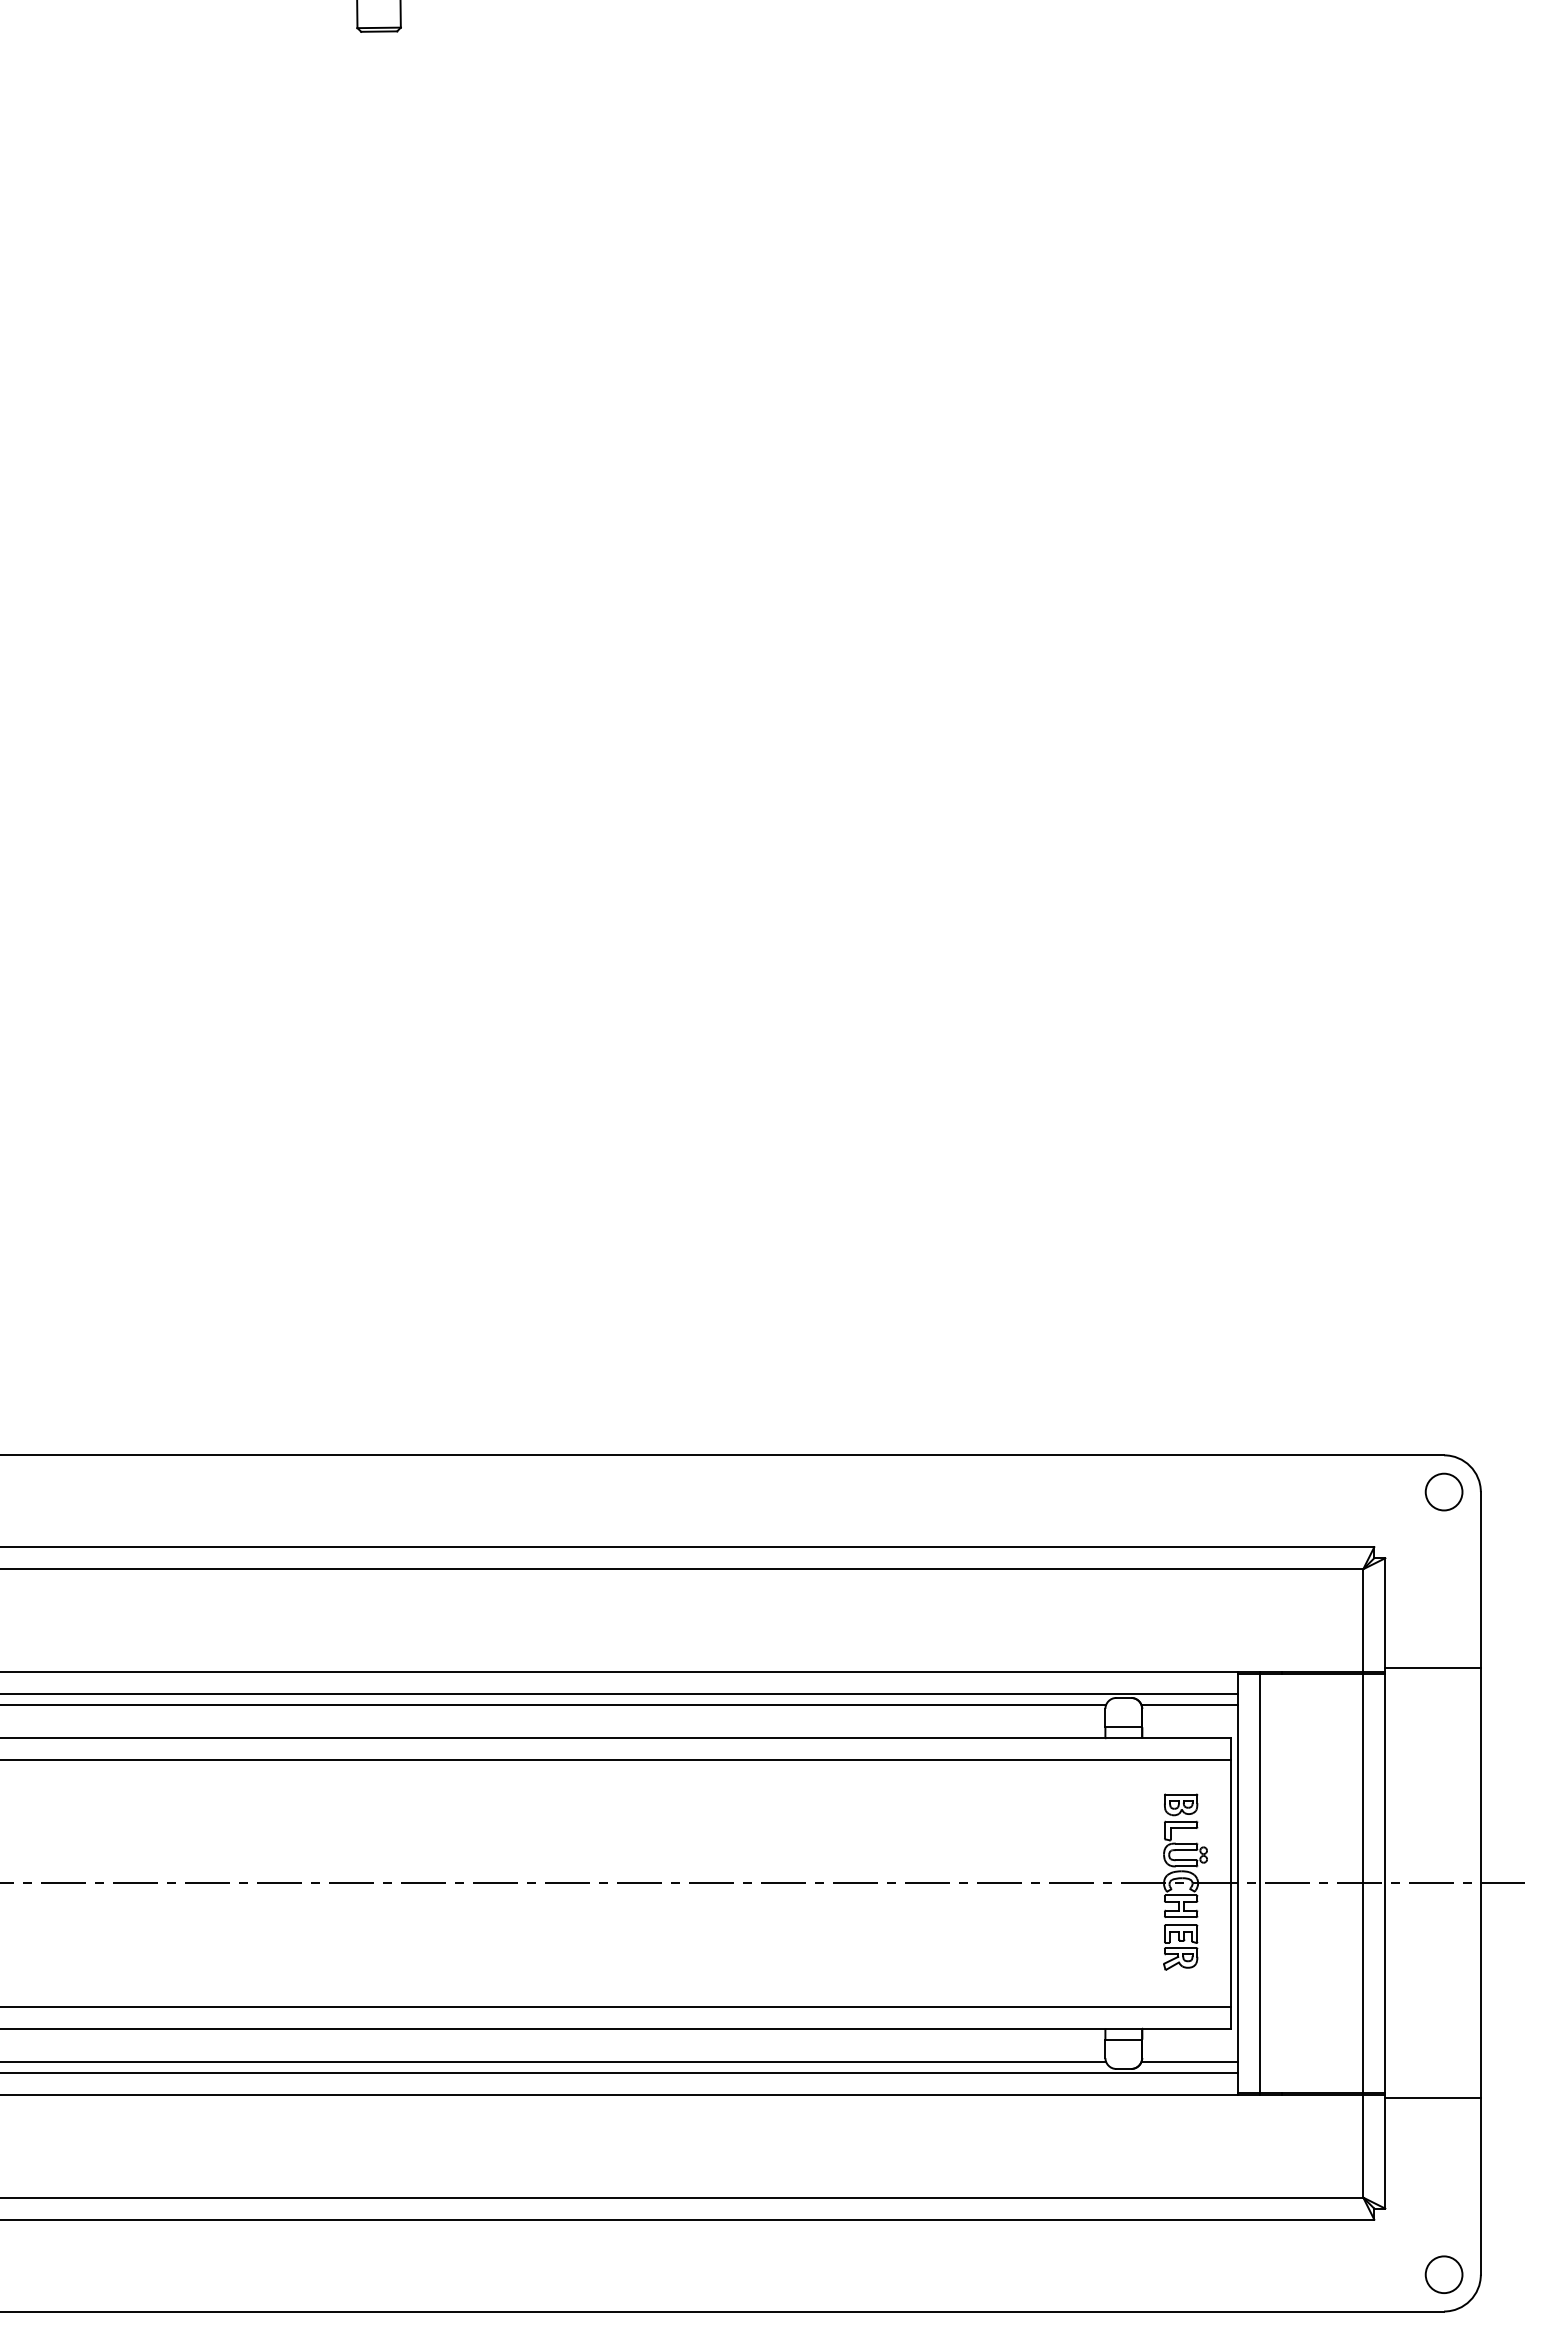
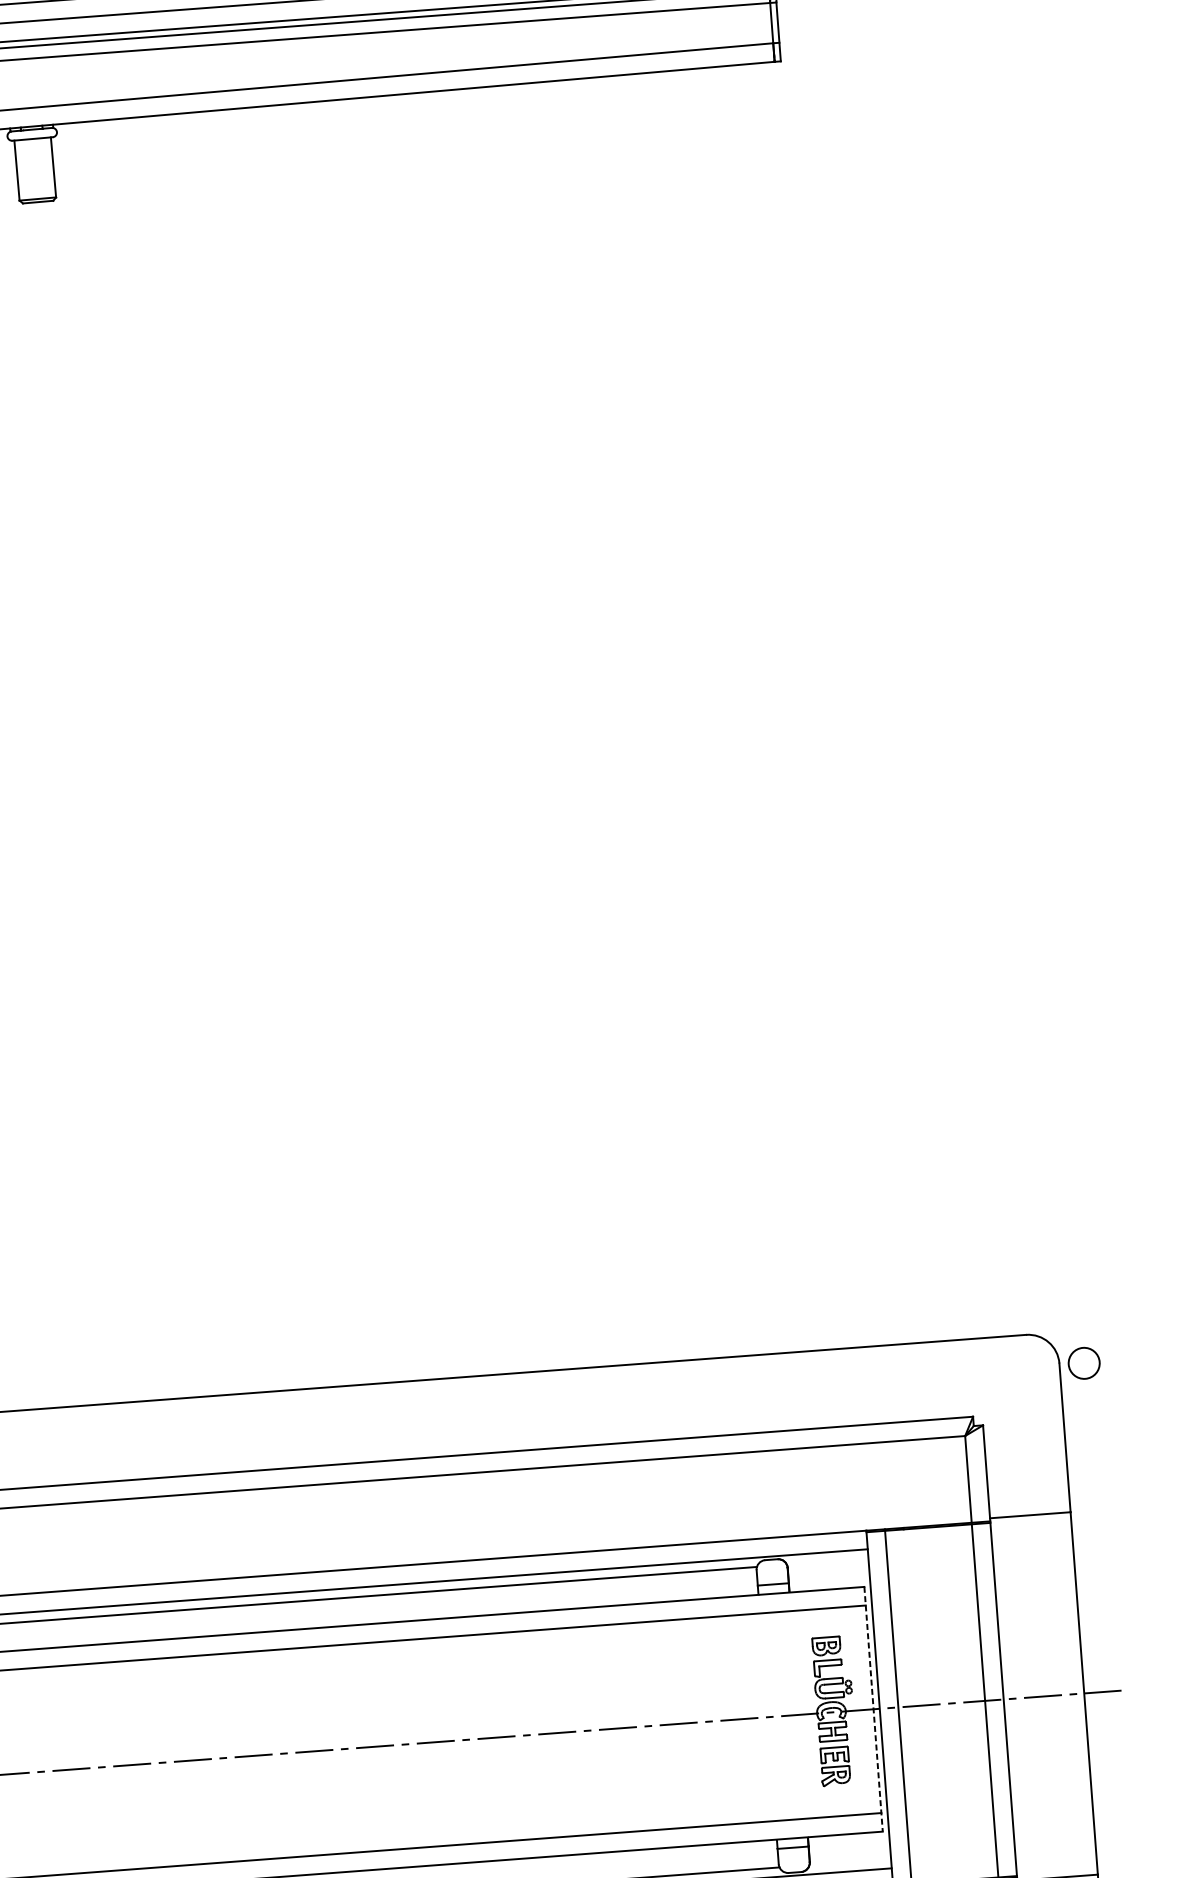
circle: (1443, 1491) -> (1083, 1362), moved
line: (1189, 1705) -> (827, 1561), removed
line: (1230, 1883) -> (873, 1709), solid -> dashed
line: (1189, 2061) -> (849, 1862), removed

